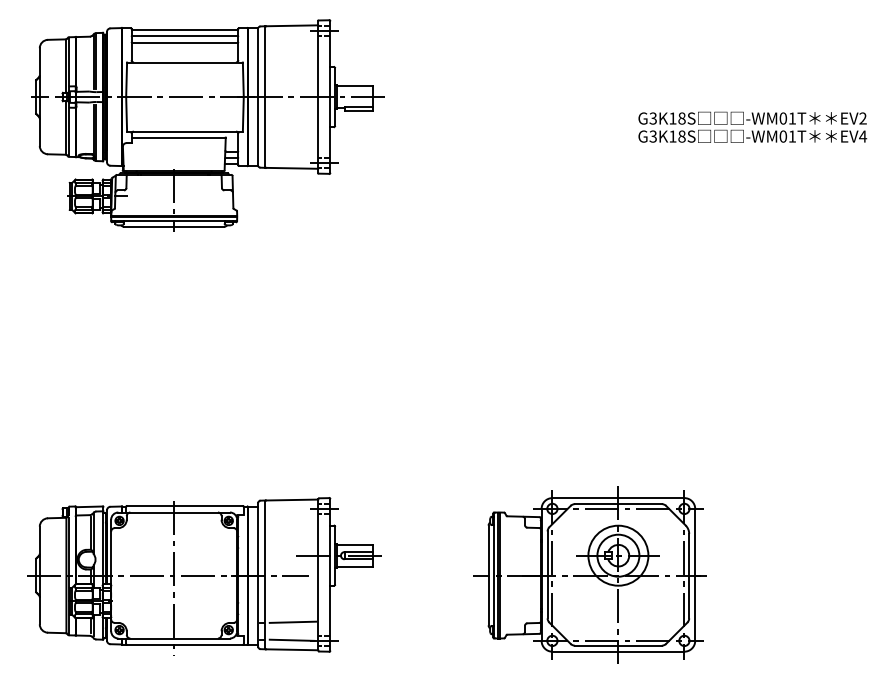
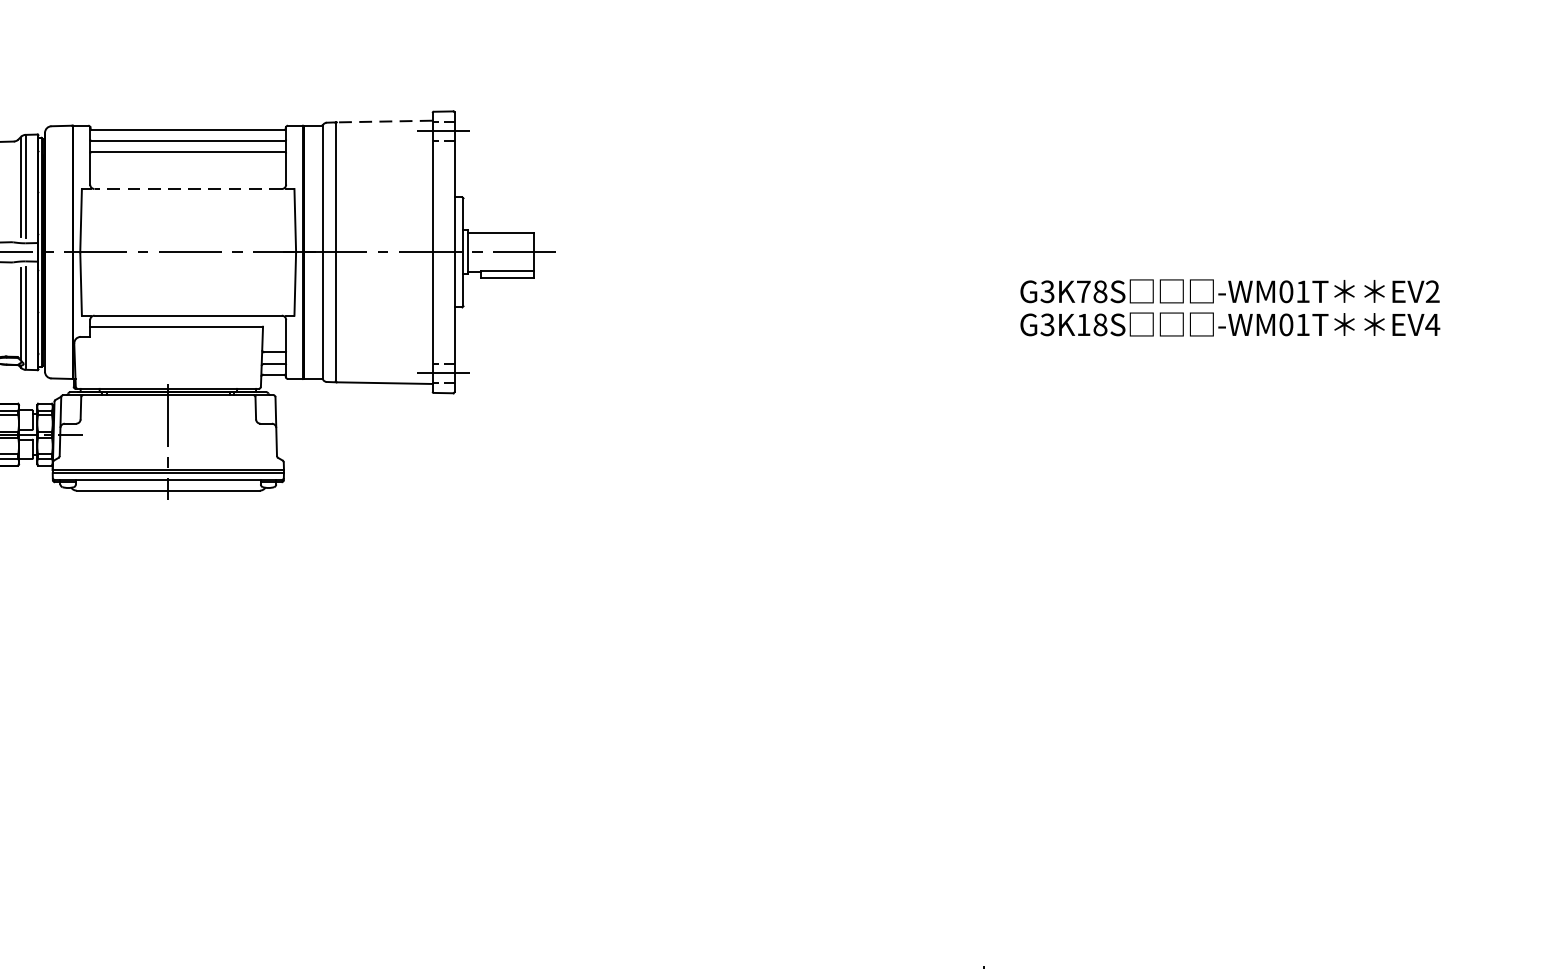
line: (291, 25) -> (383, 120), solid -> dashed
line: (184, 62) -> (187, 188), solid -> dashed
text: (672, 118) -> (1082, 291), G3K18S -> G3K78S

